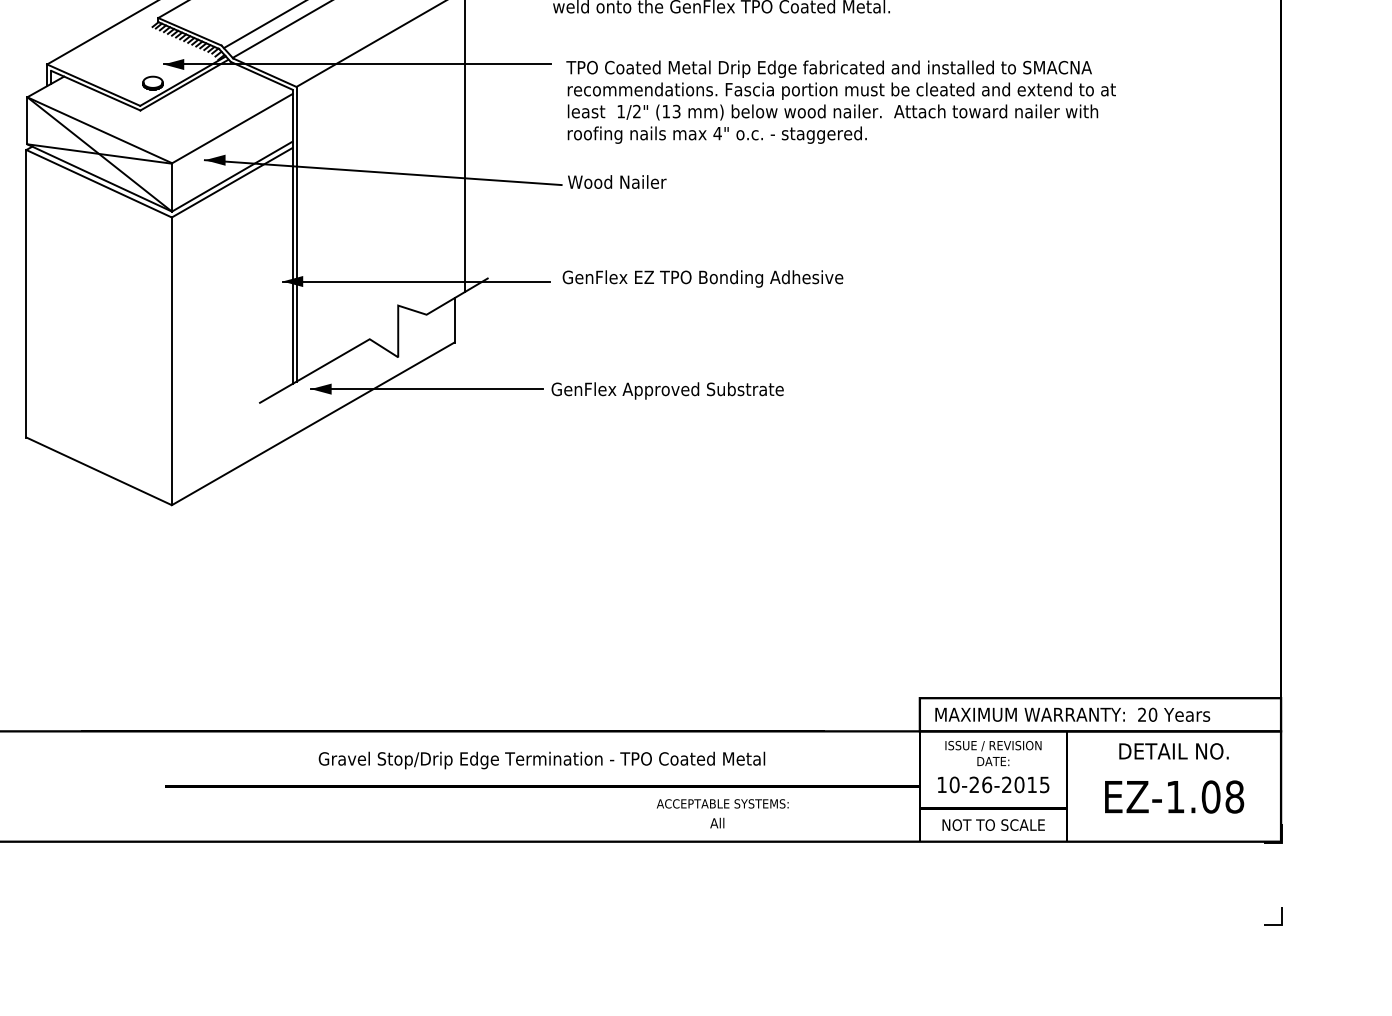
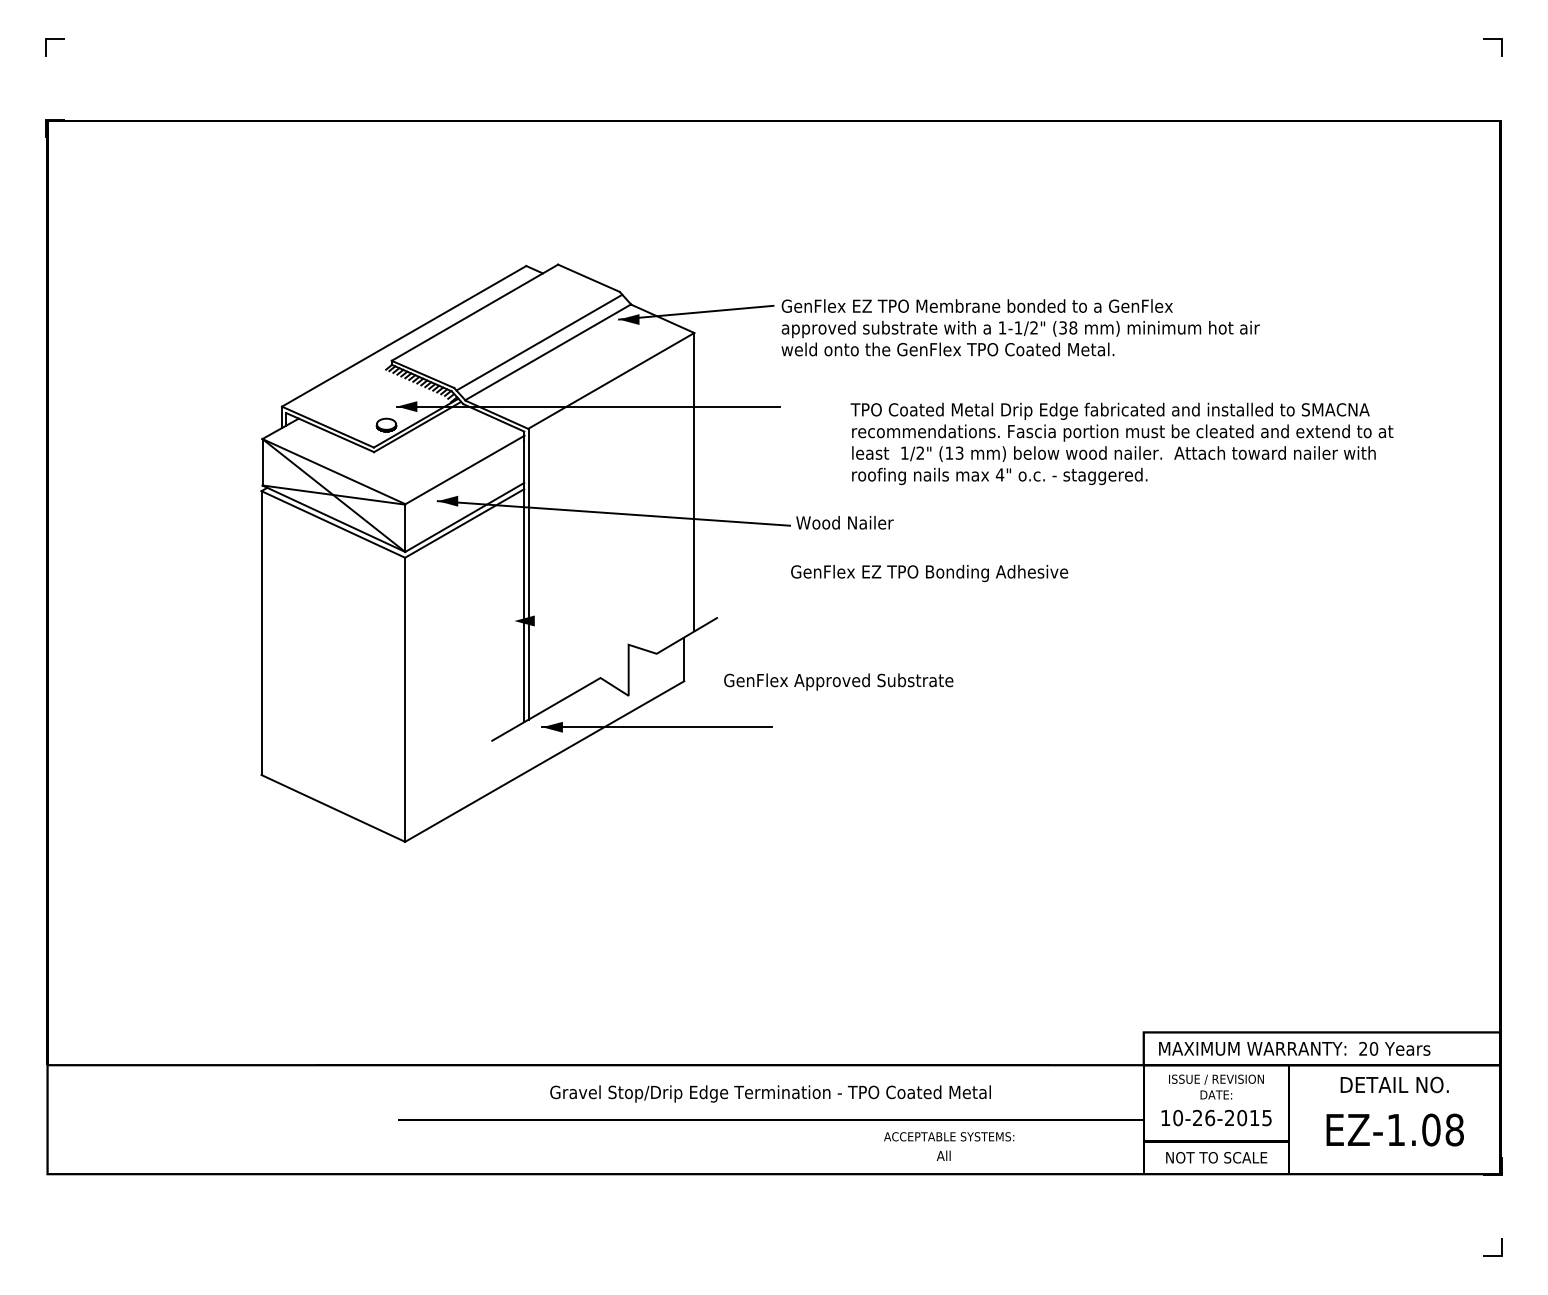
text: (840, 101) -> (1121, 443), moved
text: (702, 278) -> (929, 573), moved
line: (416, 282) -> (646, 621), removed
text: (667, 390) -> (838, 681), moved

